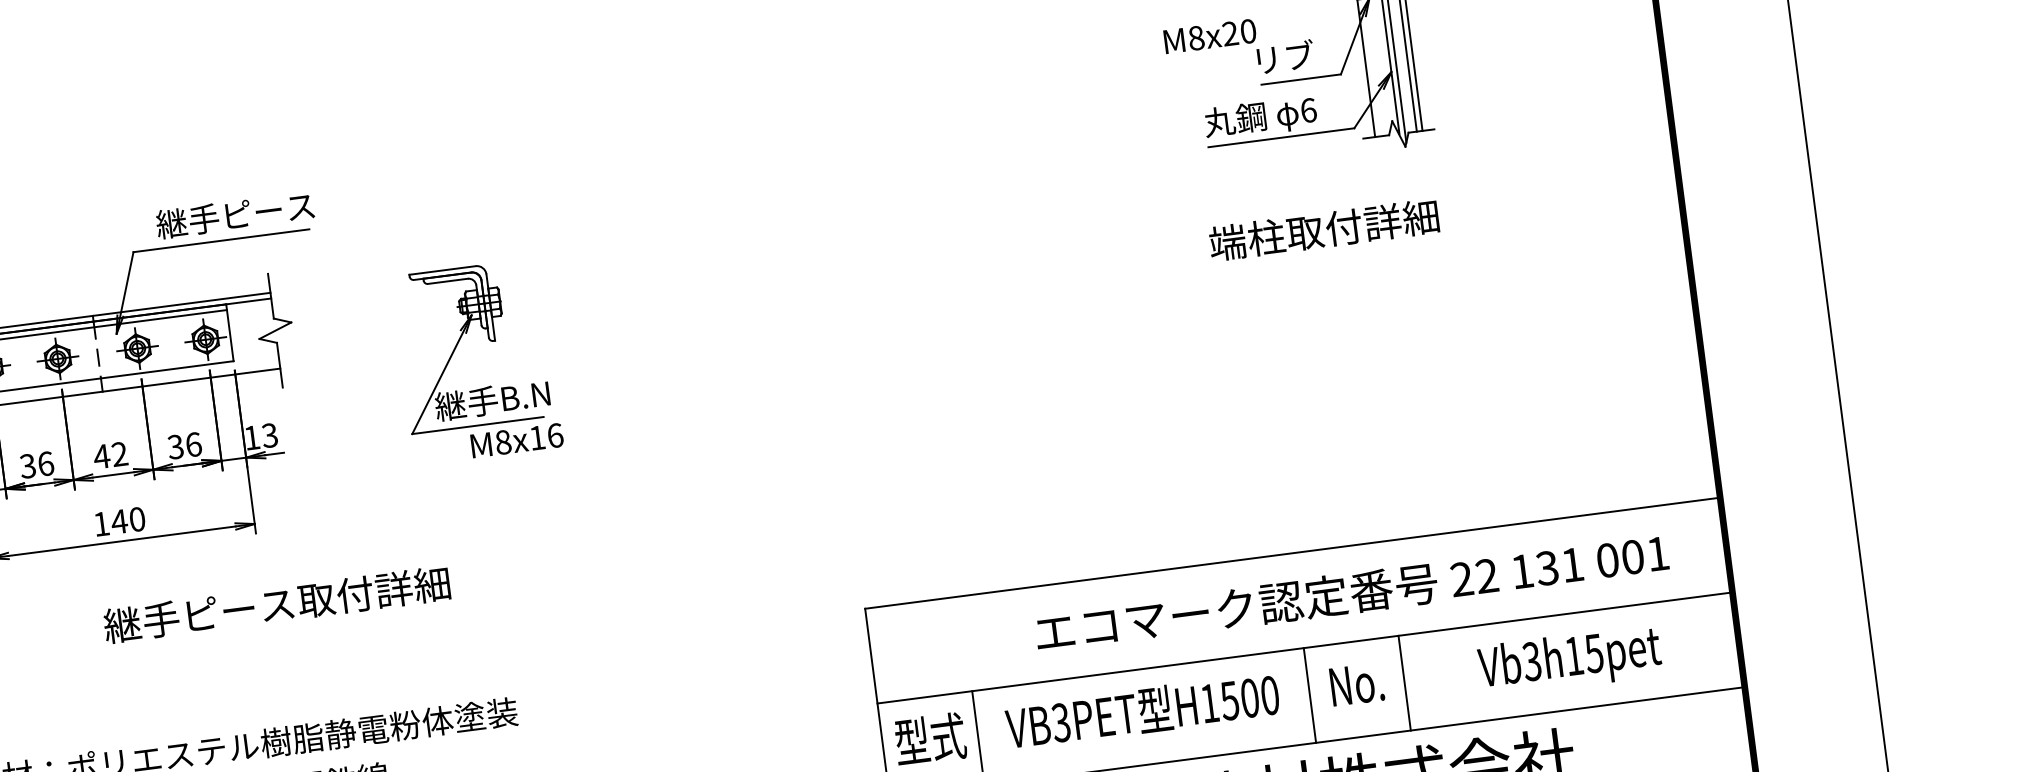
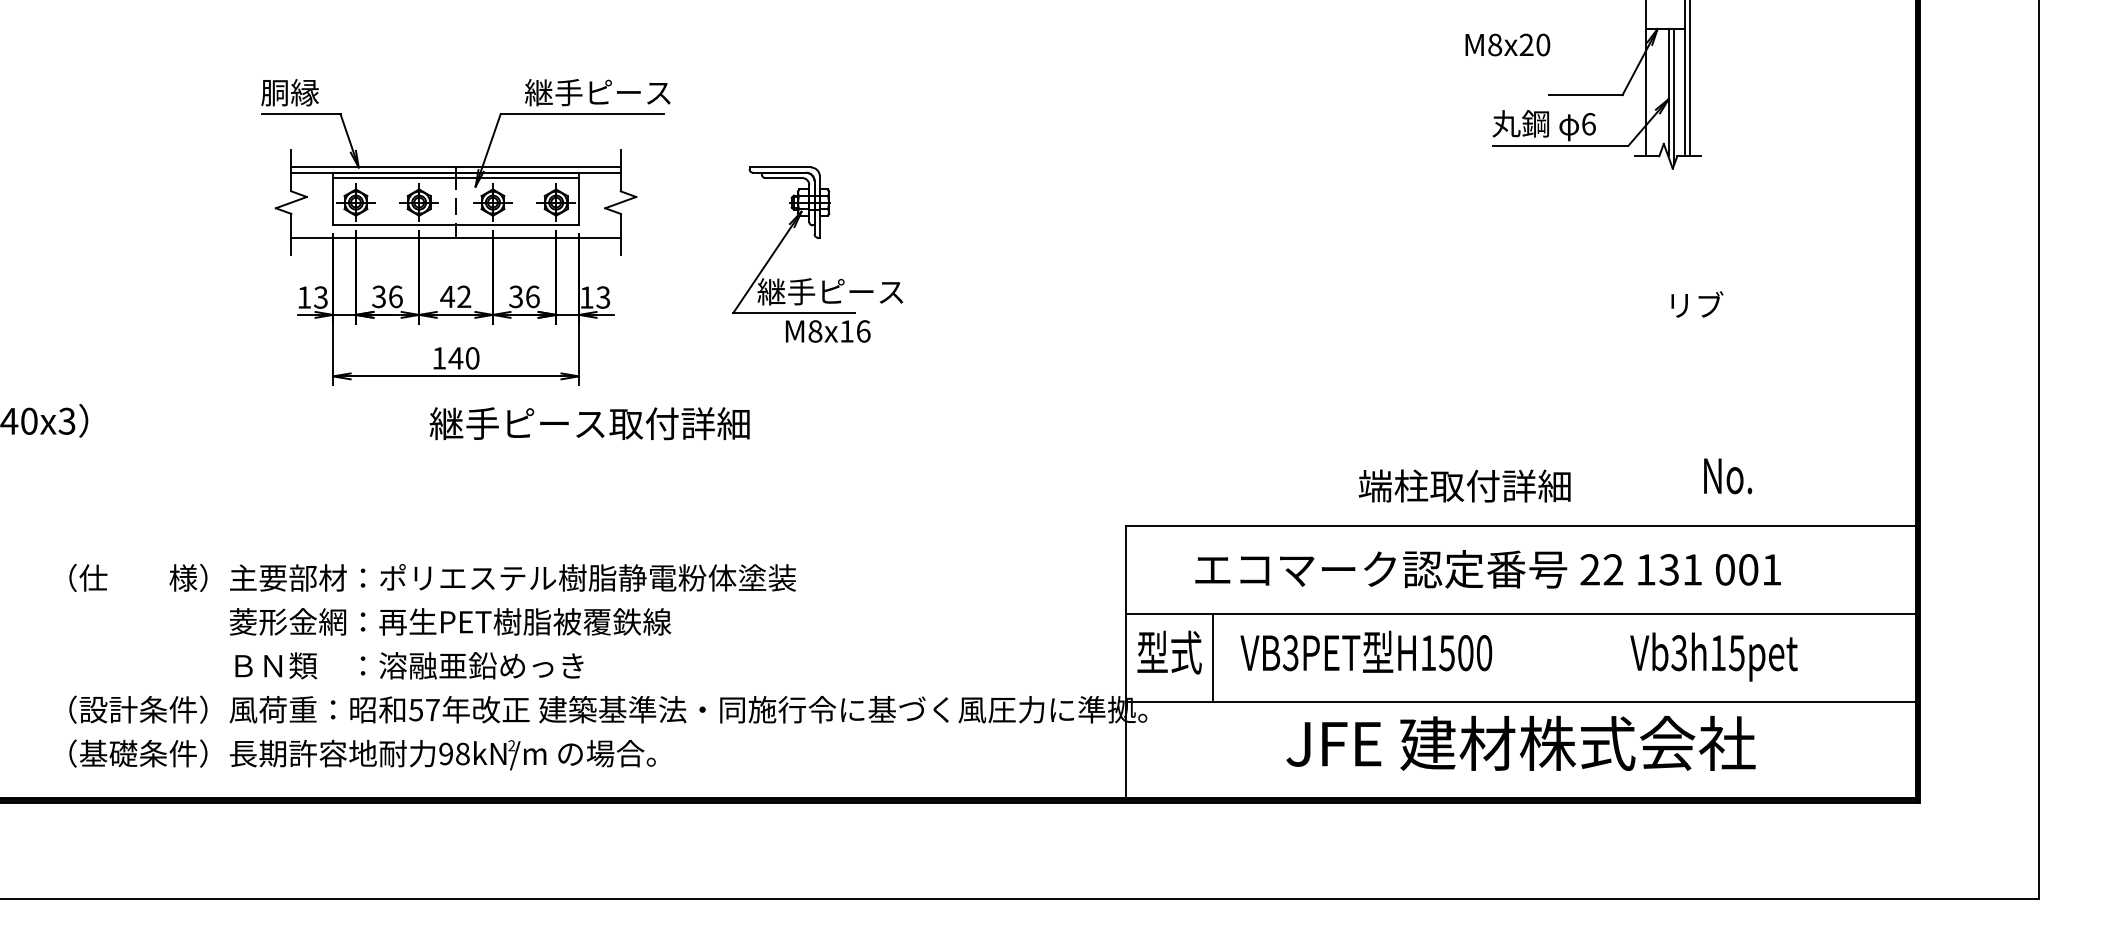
text: (1285, 56) -> (1697, 304), moved
text: (1323, 229) -> (1464, 485), moved
text: (547, 391) -> (861, 290), 継手B.N -> 継手ピース
text: (1351, 593) -> (1487, 569), moved
text: (276, 604) -> (589, 423), moved
text: (1569, 660) -> (1713, 656), moved
line: (1404, 682) -> (1608, 657), removed
text: (1357, 684) -> (1728, 476), moved
line: (1309, 695) -> (1520, 657), removed

